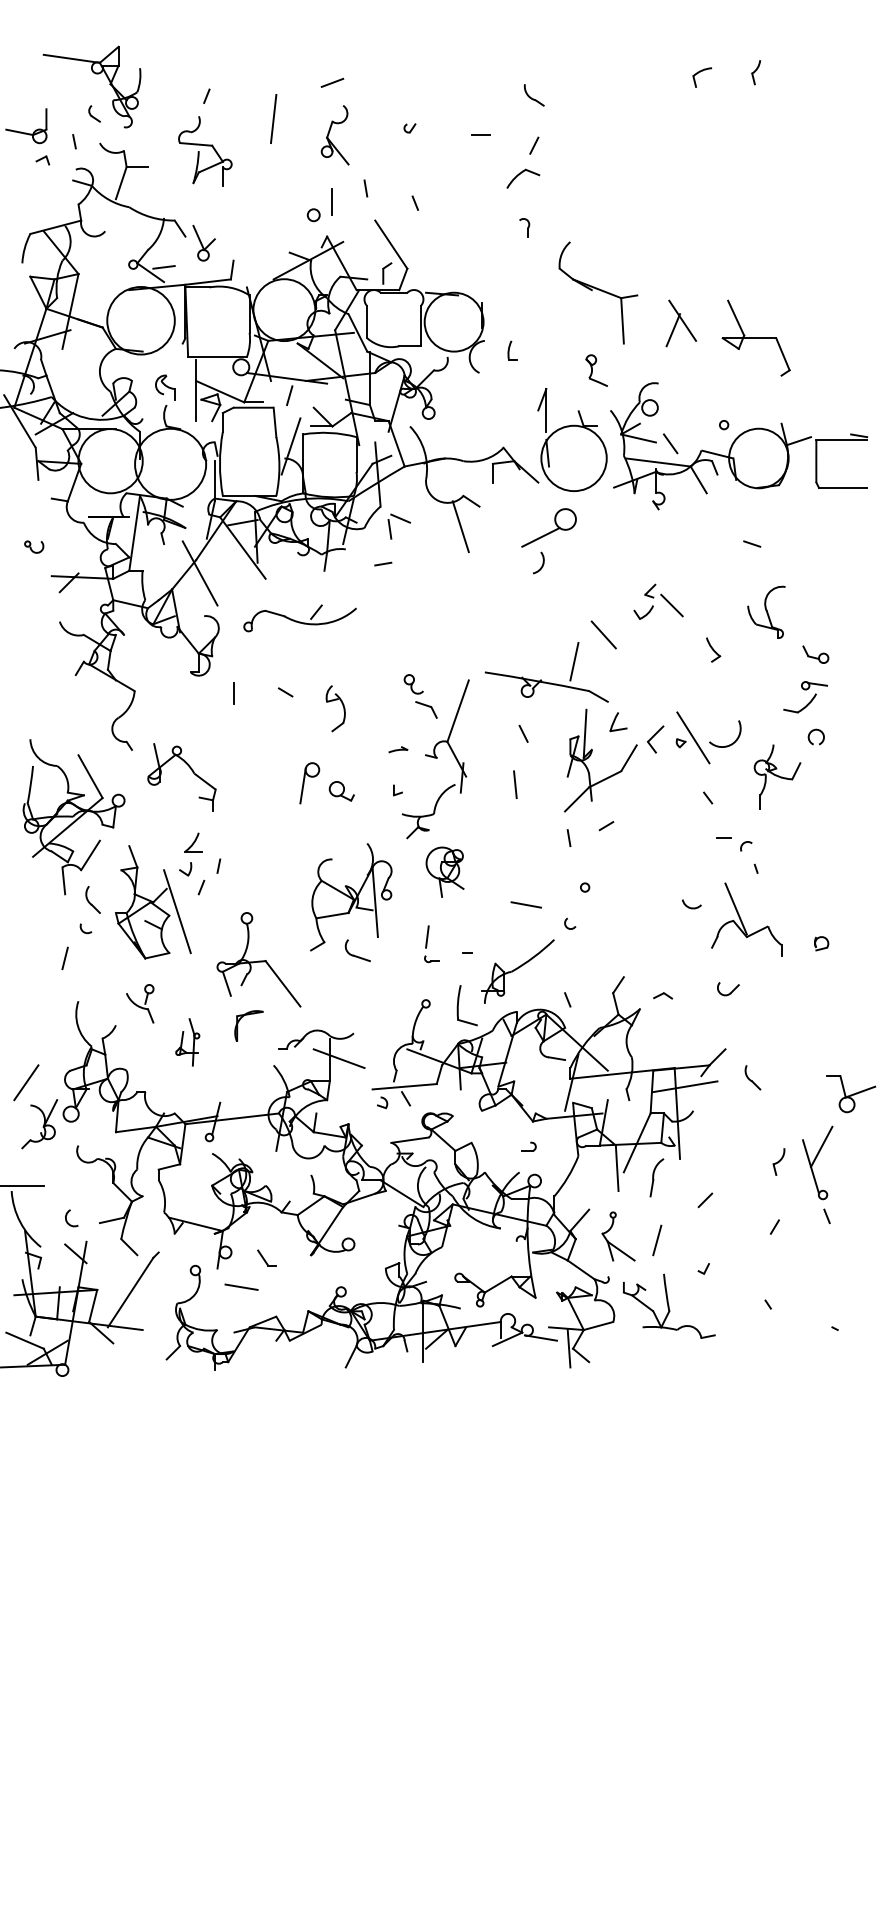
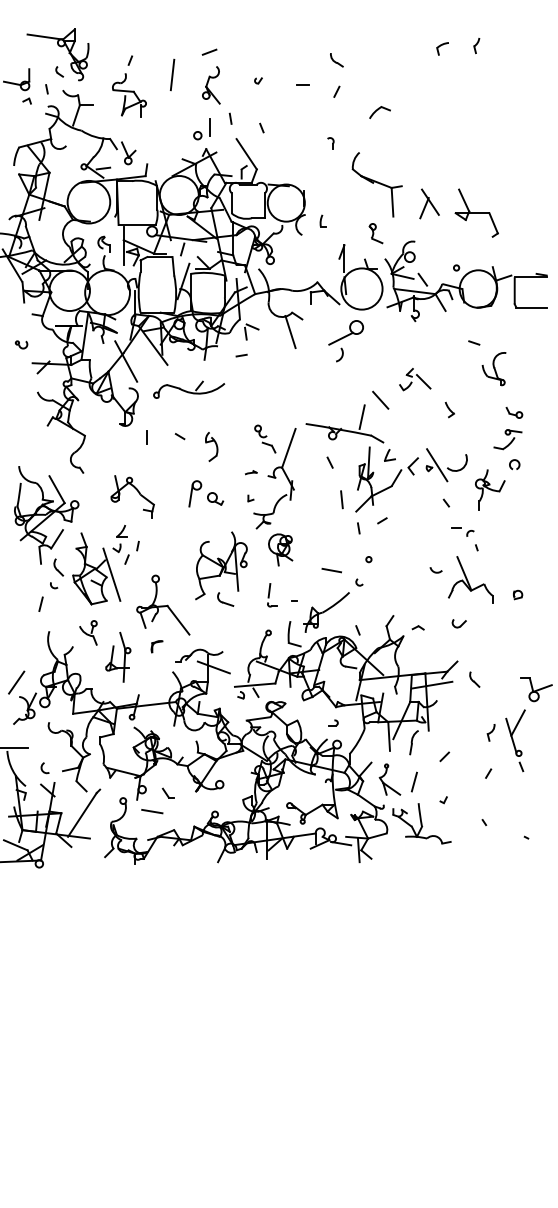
part: (522, 178) -> (379, 112), moved
part: (765, 613) -> (493, 369), moved
part: (191, 771) -> (138, 493), moved
line: (514, 784) -> (341, 499), moved
part: (248, 1025) -> (156, 646), size x0.62
part: (187, 1041) -> (118, 656), size x1.67

